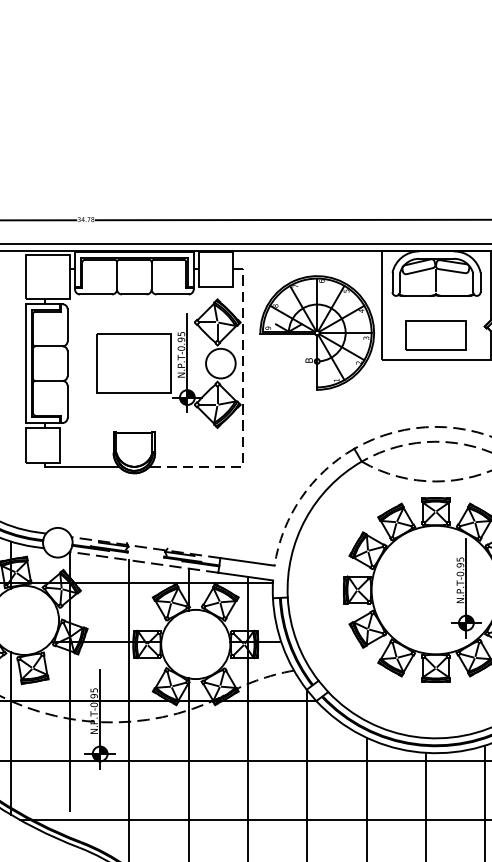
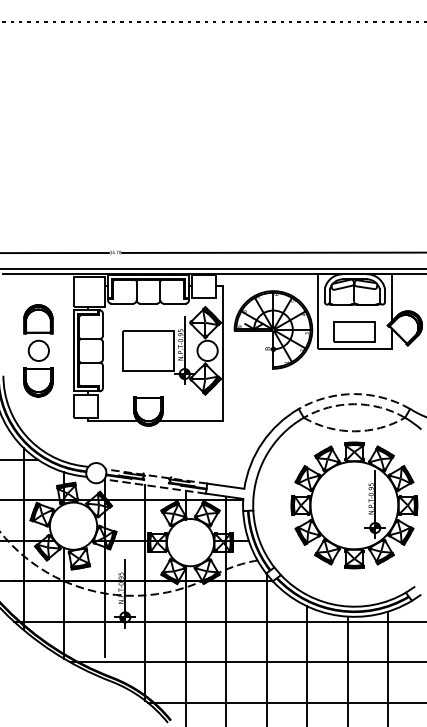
line: (242, 409) -> (222, 382), dashed -> solid
arc: (301, 497) -> (262, 442), dashed -> solid

